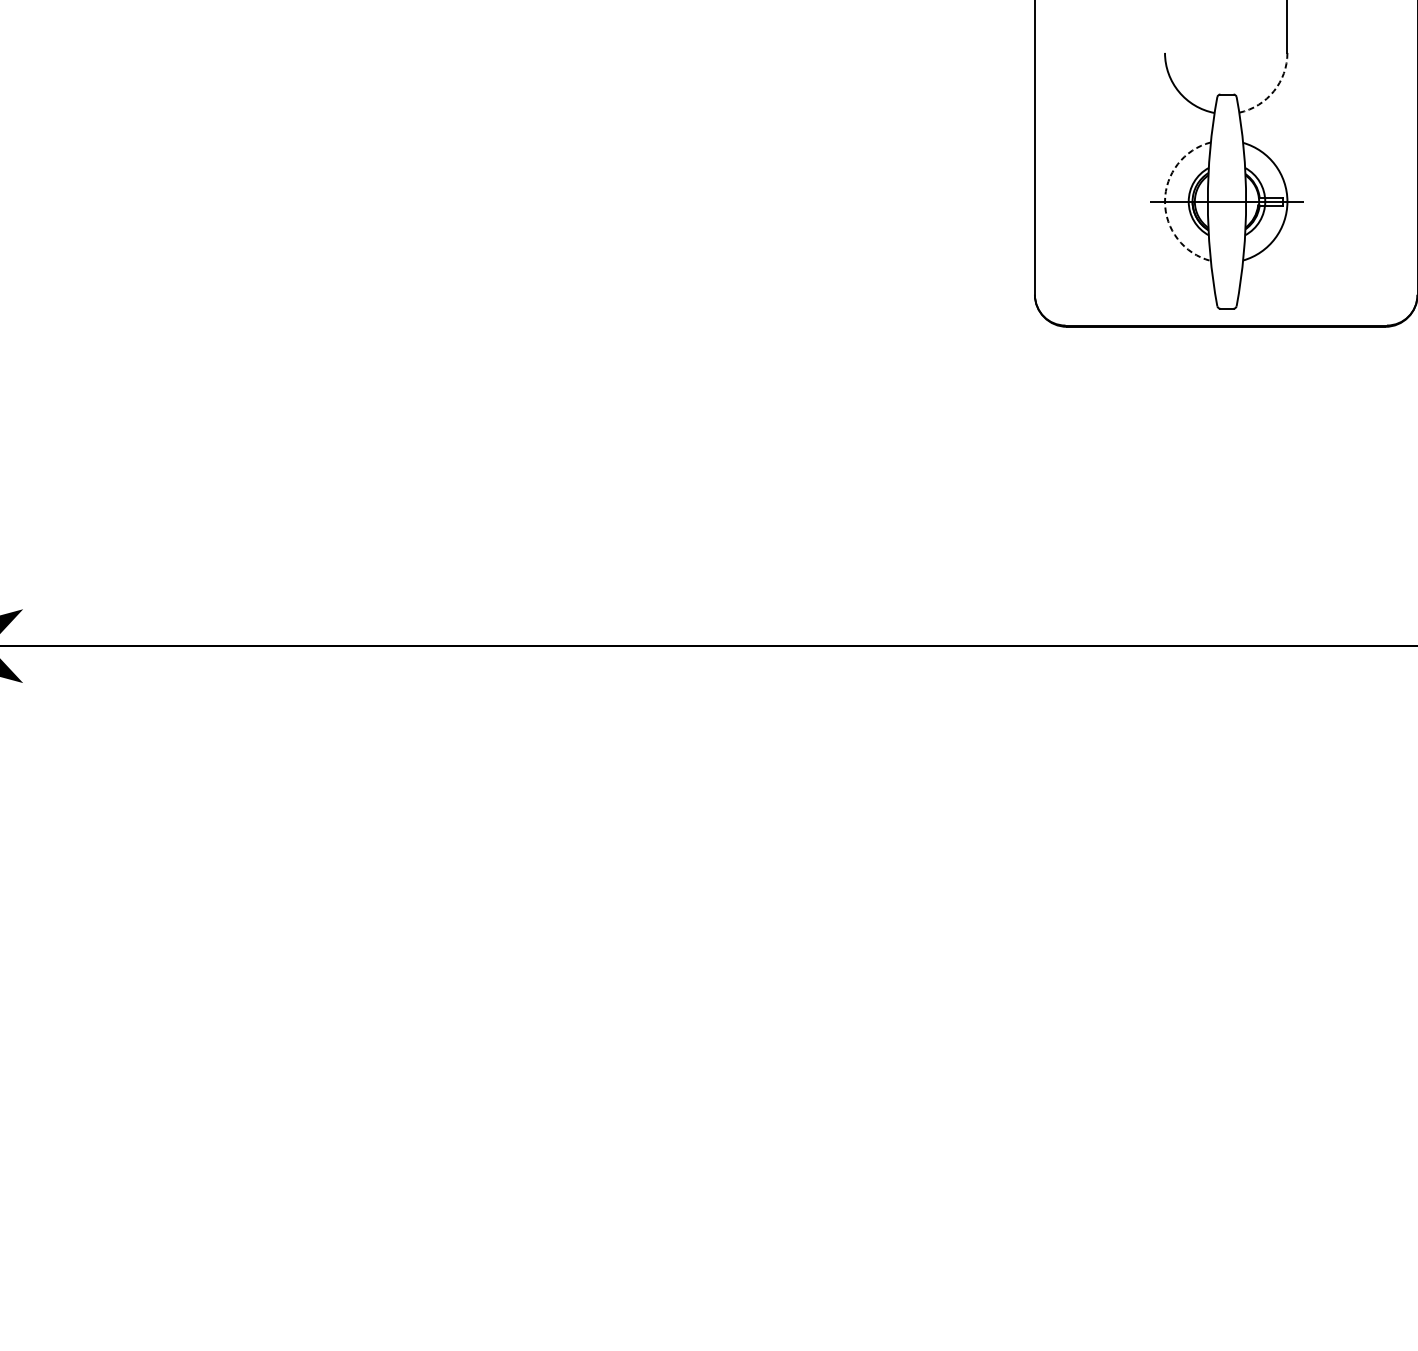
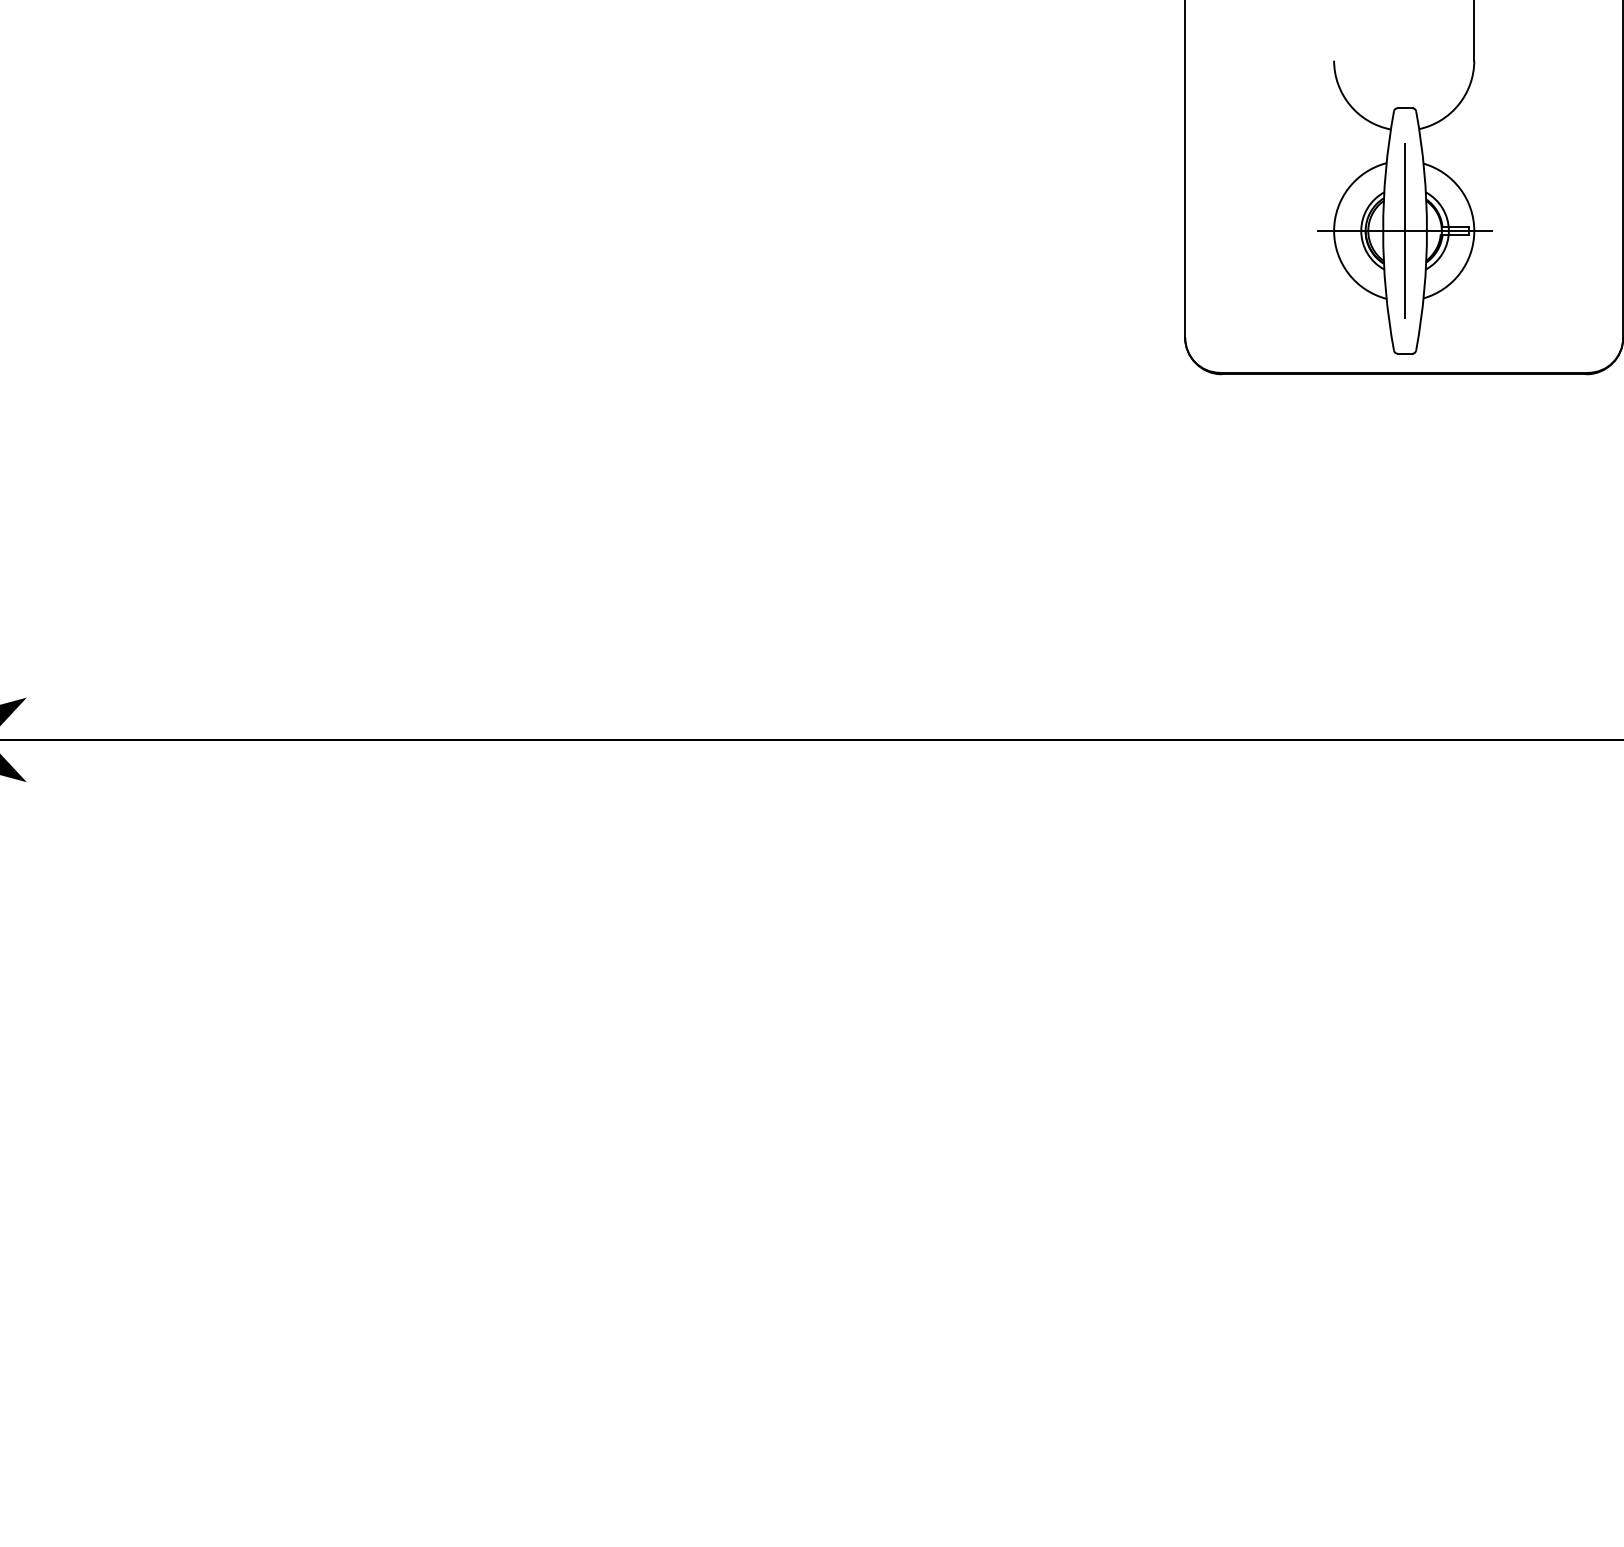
arc: (1273, 91) -> (1458, 104), dashed -> solid
line: (1227, 201) -> (1405, 230), added
arc: (1165, 202) -> (1334, 231), dashed -> solid

